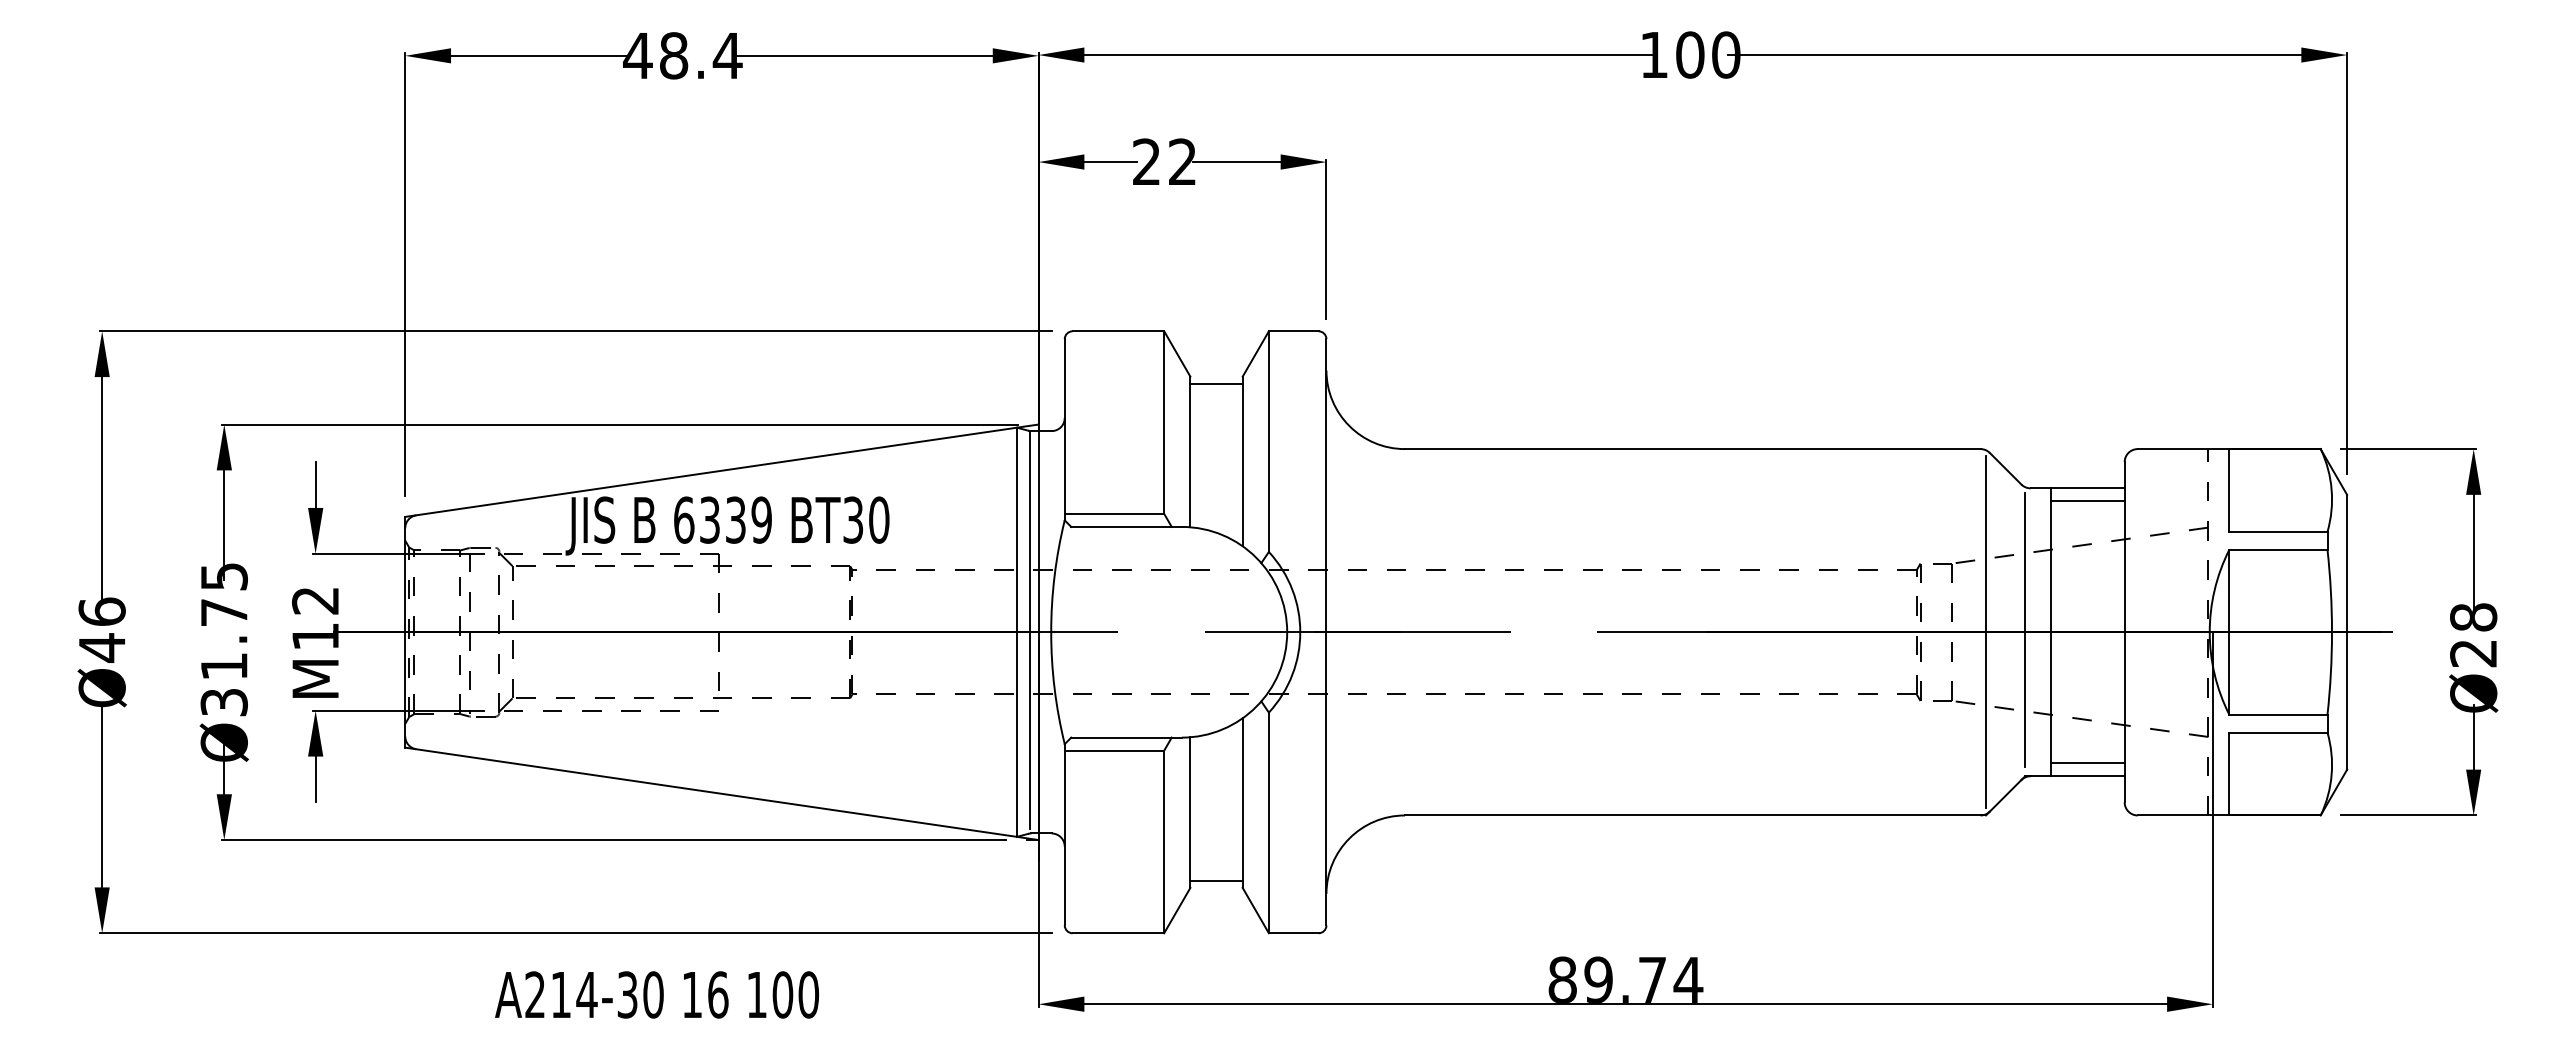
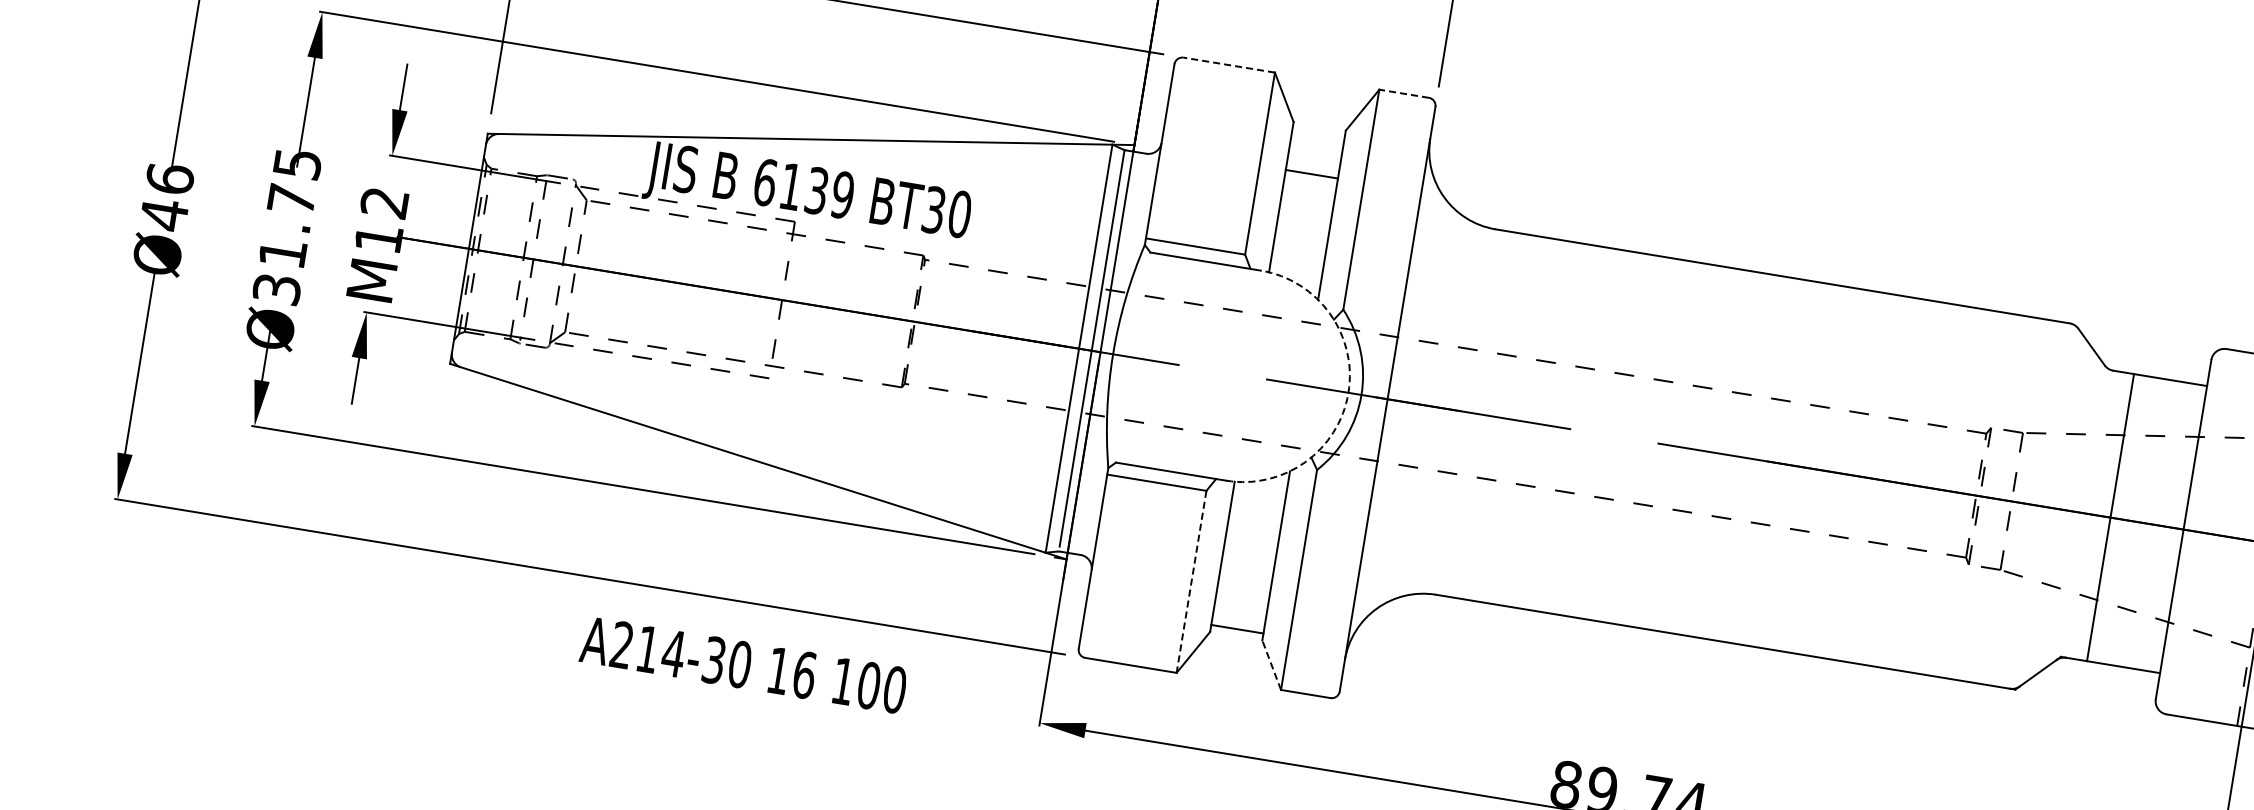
line: (1118, 331) -> (1229, 65), solid -> dashed
line: (1293, 331) -> (1403, 93), solid -> dashed
line: (1216, 383) -> (1311, 174), moved
line: (2087, 501) -> (2167, 393), removed
text: (709, 519) -> (790, 186), 6339 -> 6139
line: (2025, 629) -> (2085, 510), removed
arc: (1287, 632) -> (1348, 393), solid -> dashed
line: (1985, 632) -> (2044, 507), removed
line: (2087, 763) -> (2125, 654), removed
line: (1164, 842) -> (1191, 582), solid -> dashed
line: (1255, 910) -> (1271, 665), solid -> dashed
text: (656, 994) -> (743, 664), moved

